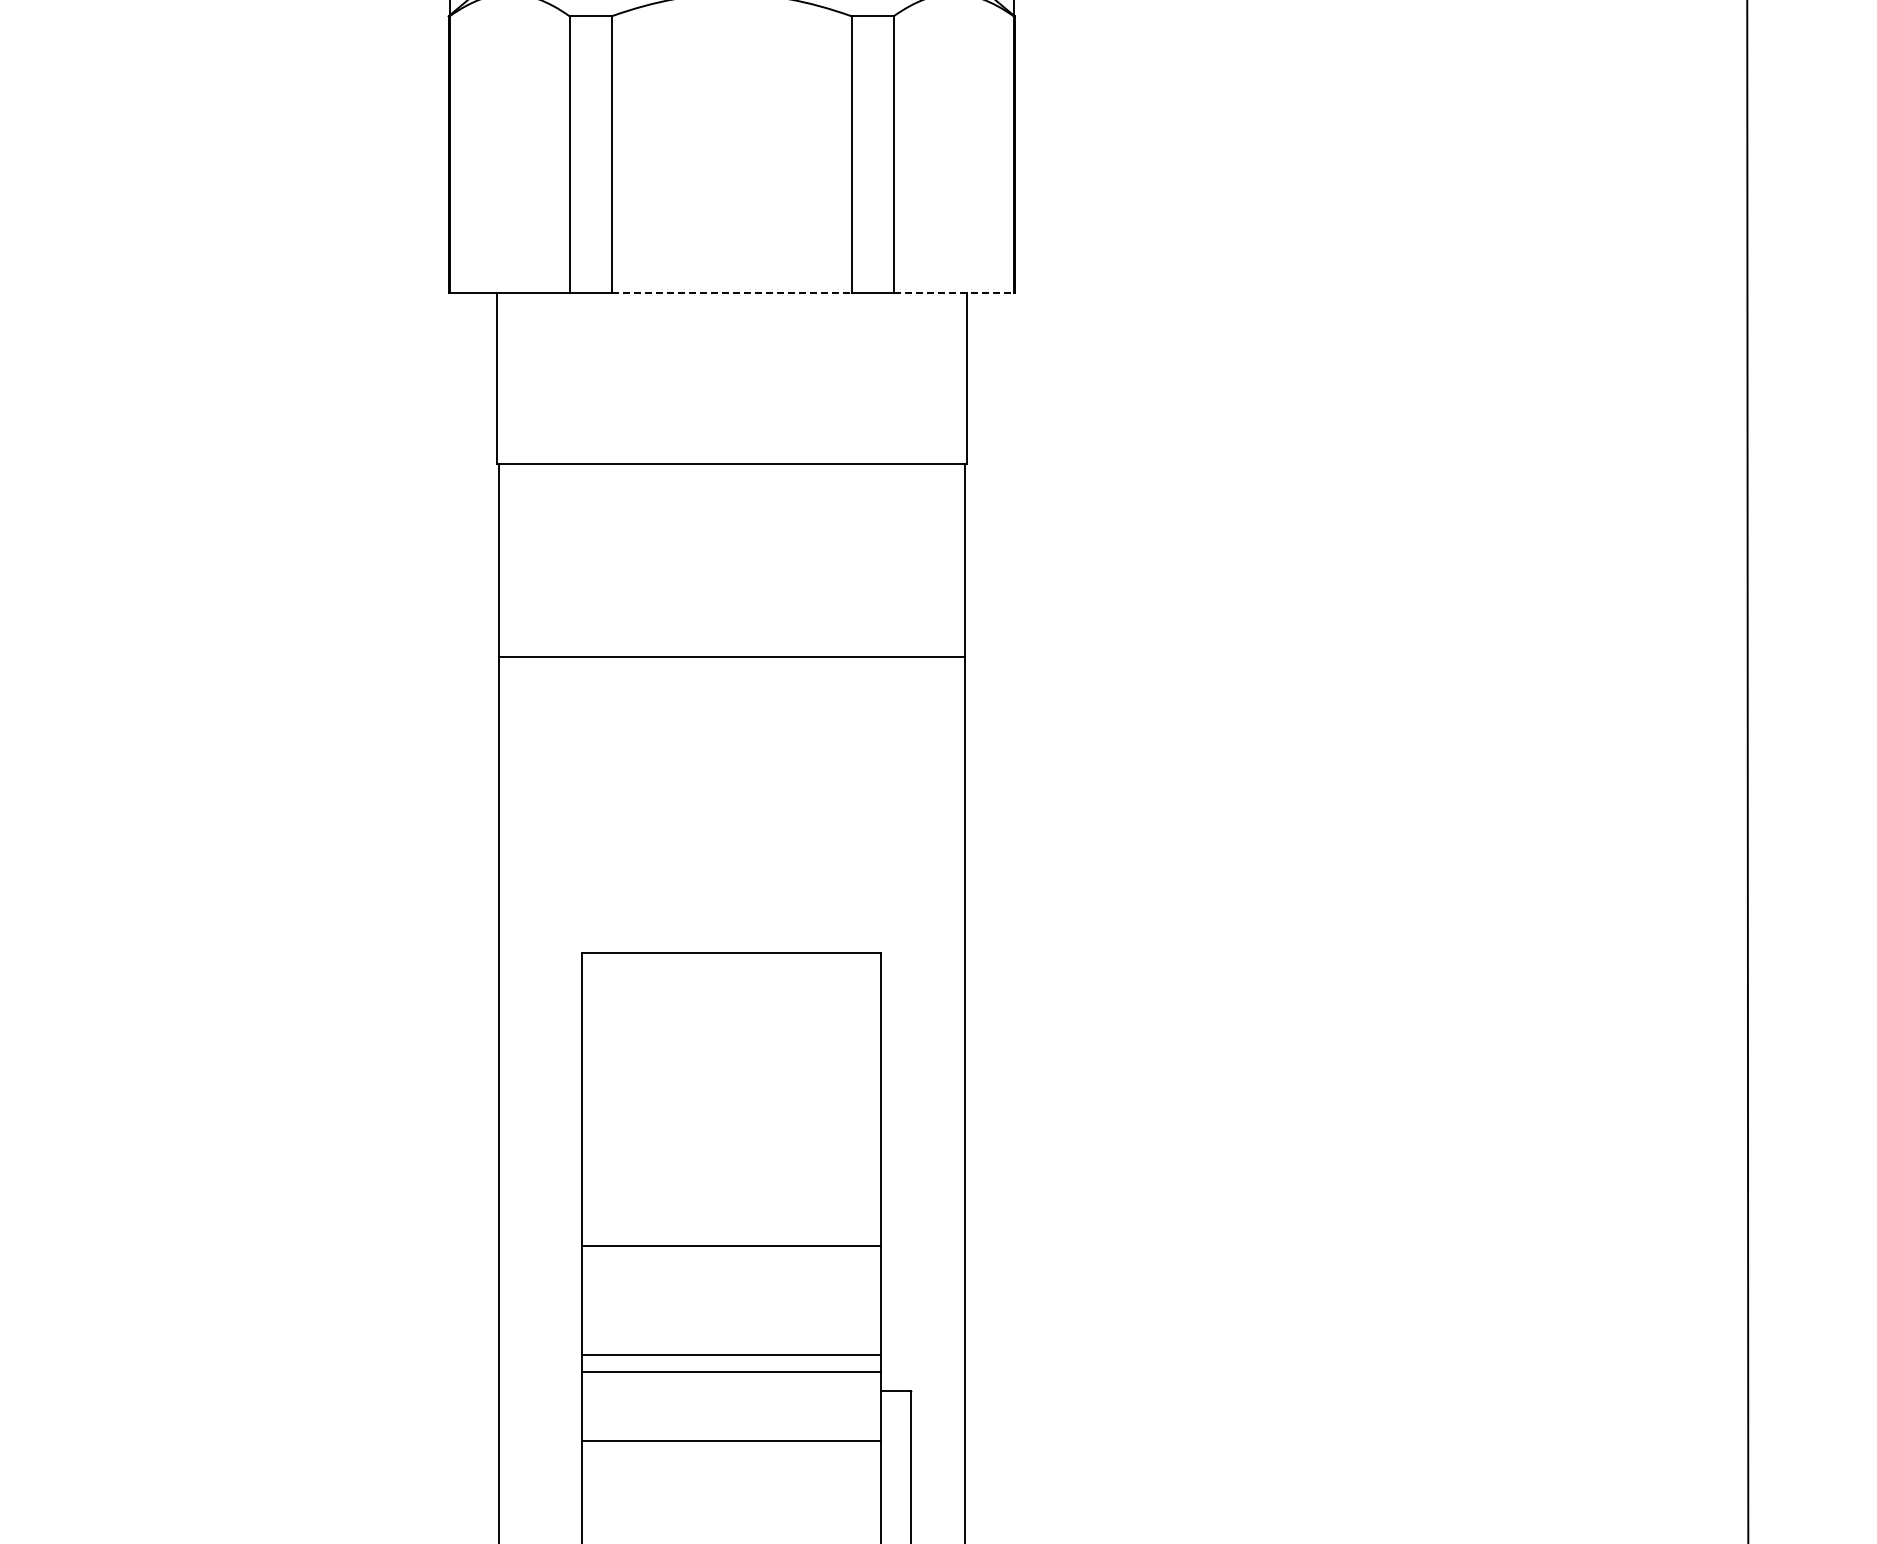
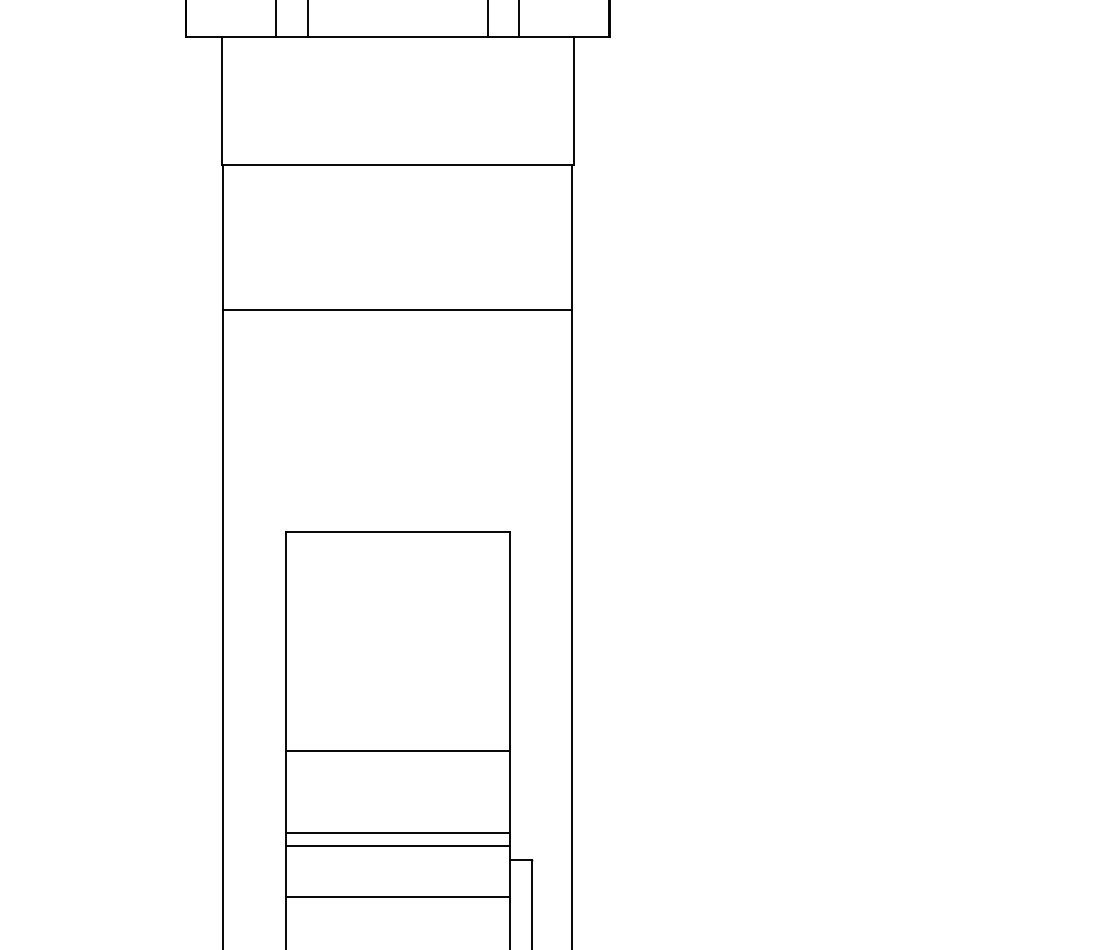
line: (732, 293) -> (398, 36), dashed -> solid
line: (954, 293) -> (564, 36), dashed -> solid

